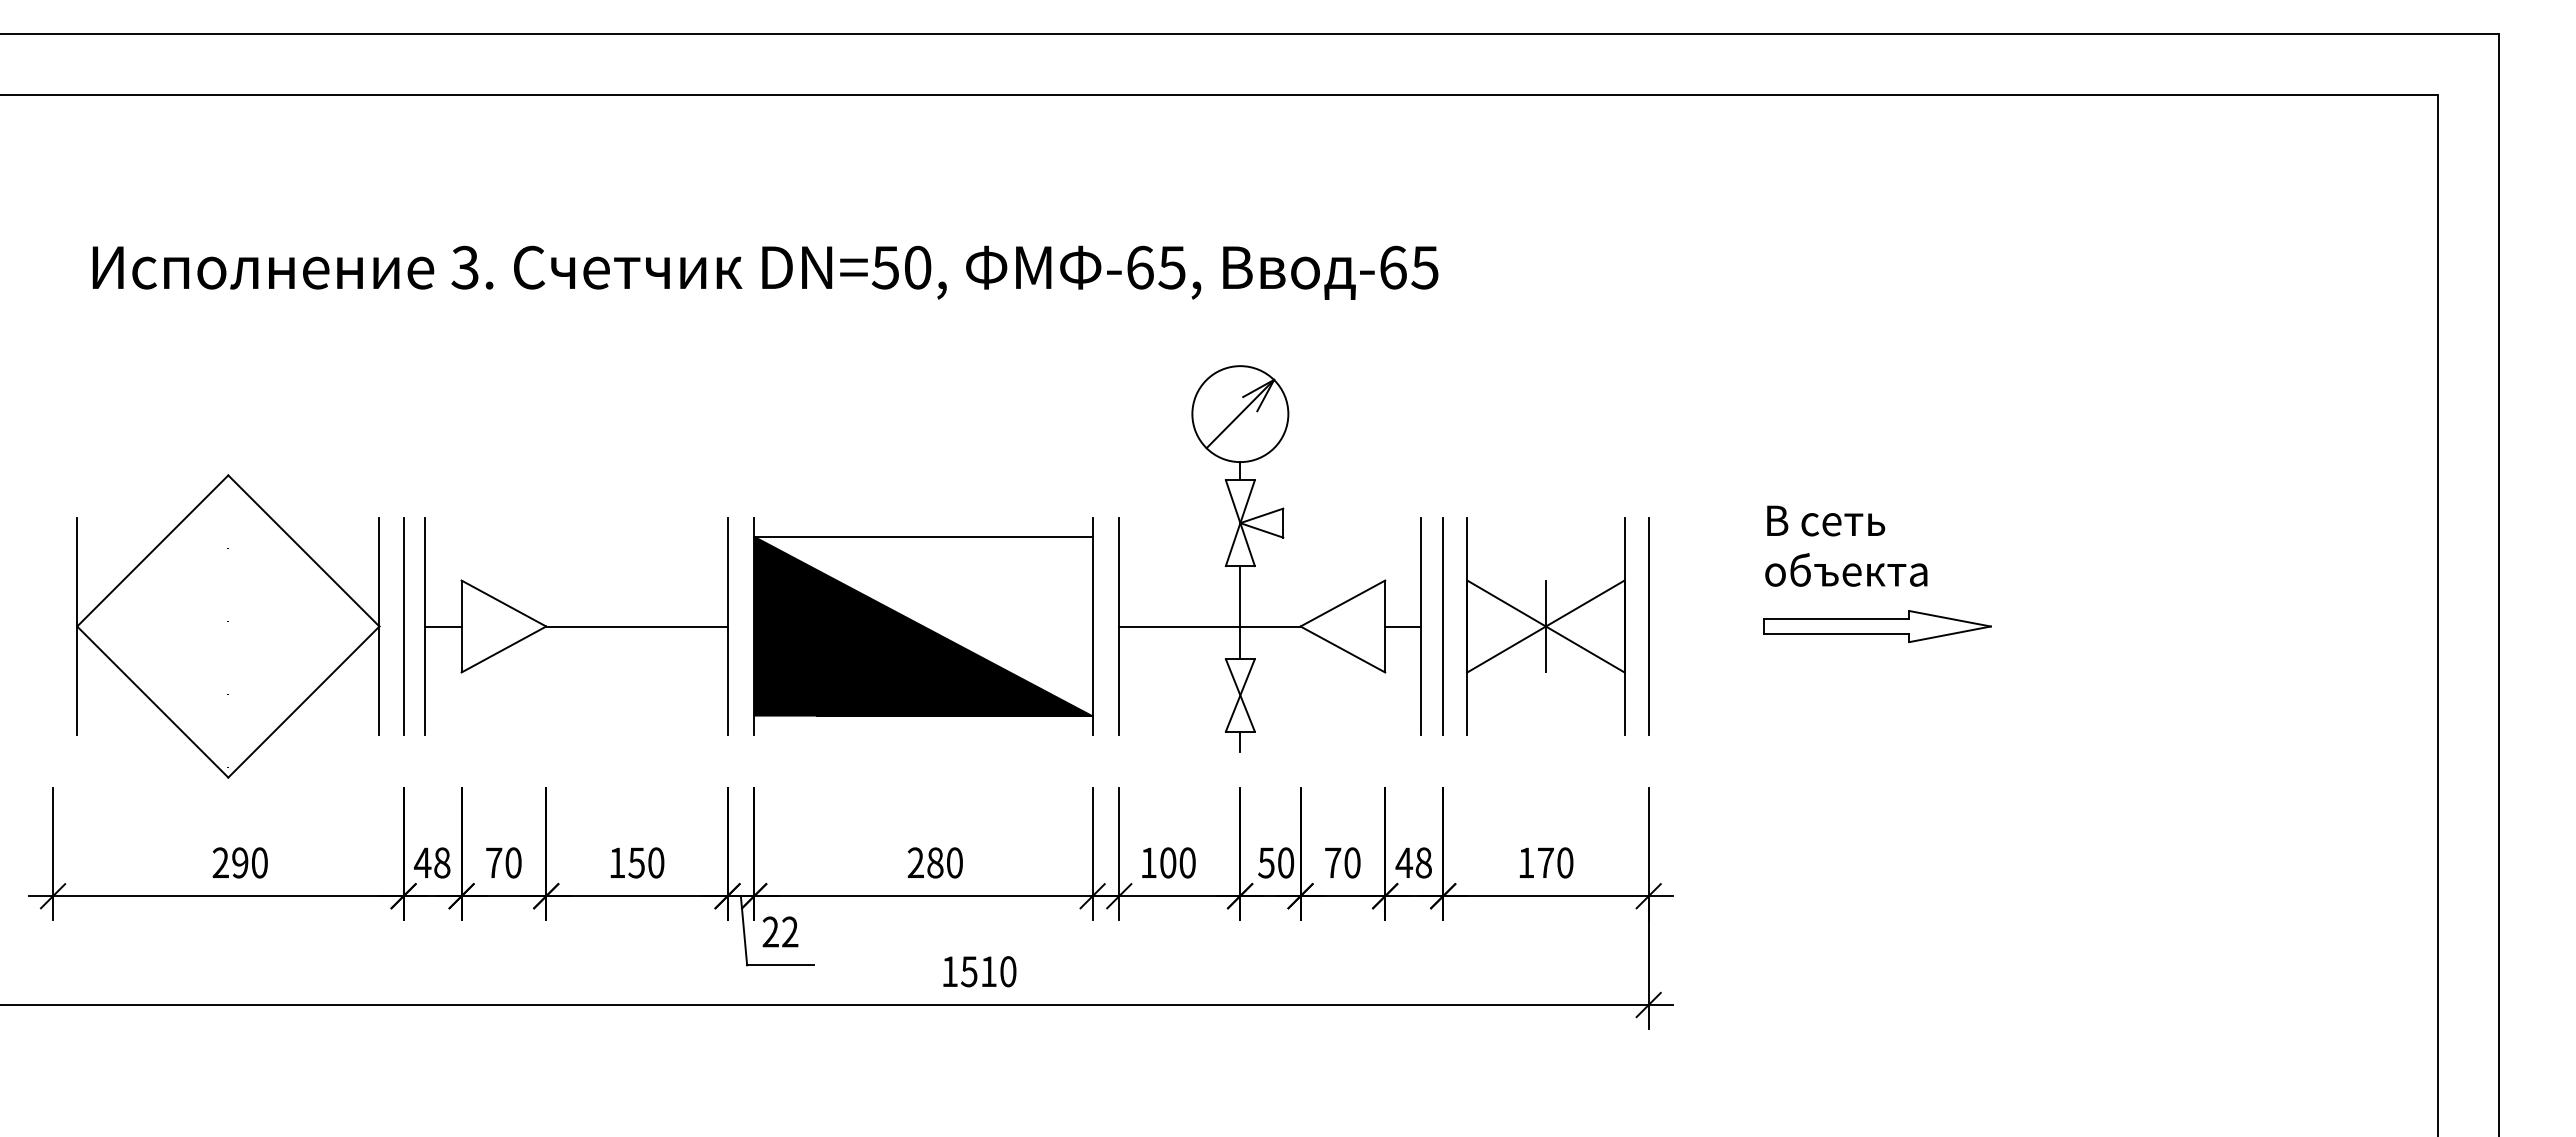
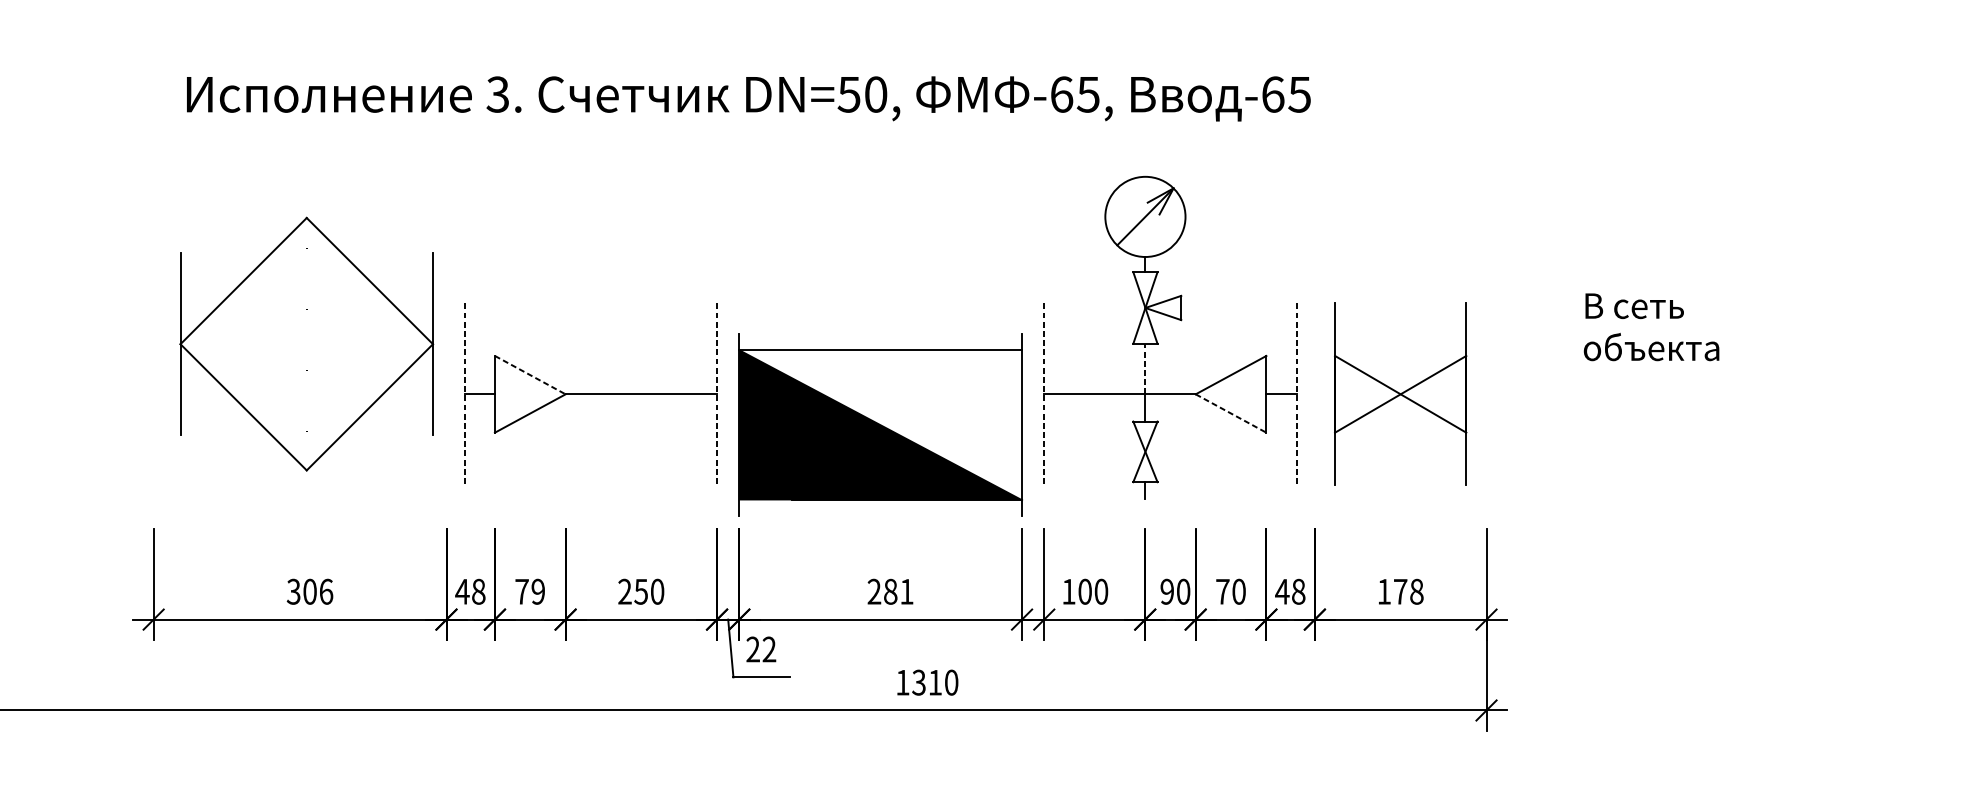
line: (1240, 595) -> (1145, 368), solid -> dashed
line: (504, 603) -> (530, 375), solid -> dashed
part: (228, 626) -> (306, 344), moved
line: (403, 626) -> (446, 394), removed
line: (425, 626) -> (464, 394), solid -> dashed
line: (727, 626) -> (717, 394), solid -> dashed
part: (923, 626) -> (880, 425), moved
line: (1119, 626) -> (1044, 394), solid -> dashed
line: (1421, 626) -> (1296, 394), solid -> dashed
line: (1443, 626) -> (1315, 394), removed
line: (1545, 626) -> (1400, 394), removed
line: (1648, 626) -> (1486, 394), removed
part: (1877, 626) -> (1677, 394), removed
line: (1343, 649) -> (1231, 413), solid -> dashed
text: (239, 862) -> (309, 591), 290 -> 306
text: (513, 862) -> (538, 591), 70 -> 79
text: (617, 862) -> (625, 591), 150 -> 250
text: (954, 862) -> (906, 591), 280 -> 281
text: (1266, 862) -> (1167, 591), 50 -> 90
text: (1565, 862) -> (1417, 591), 170 -> 178
text: (969, 971) -> (919, 682), 1510 -> 1310

